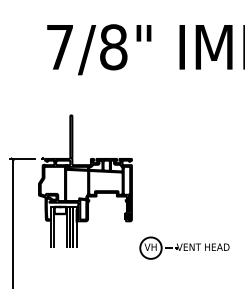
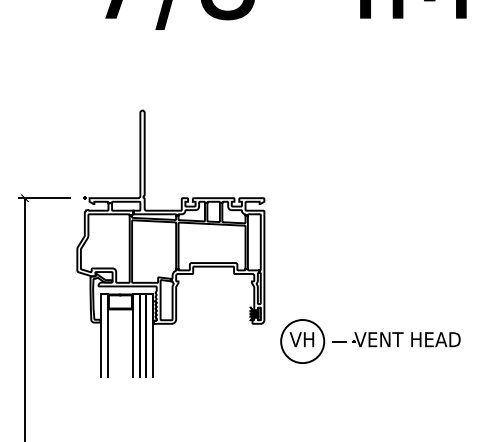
part: (184, 247) -> (370, 340), moved

